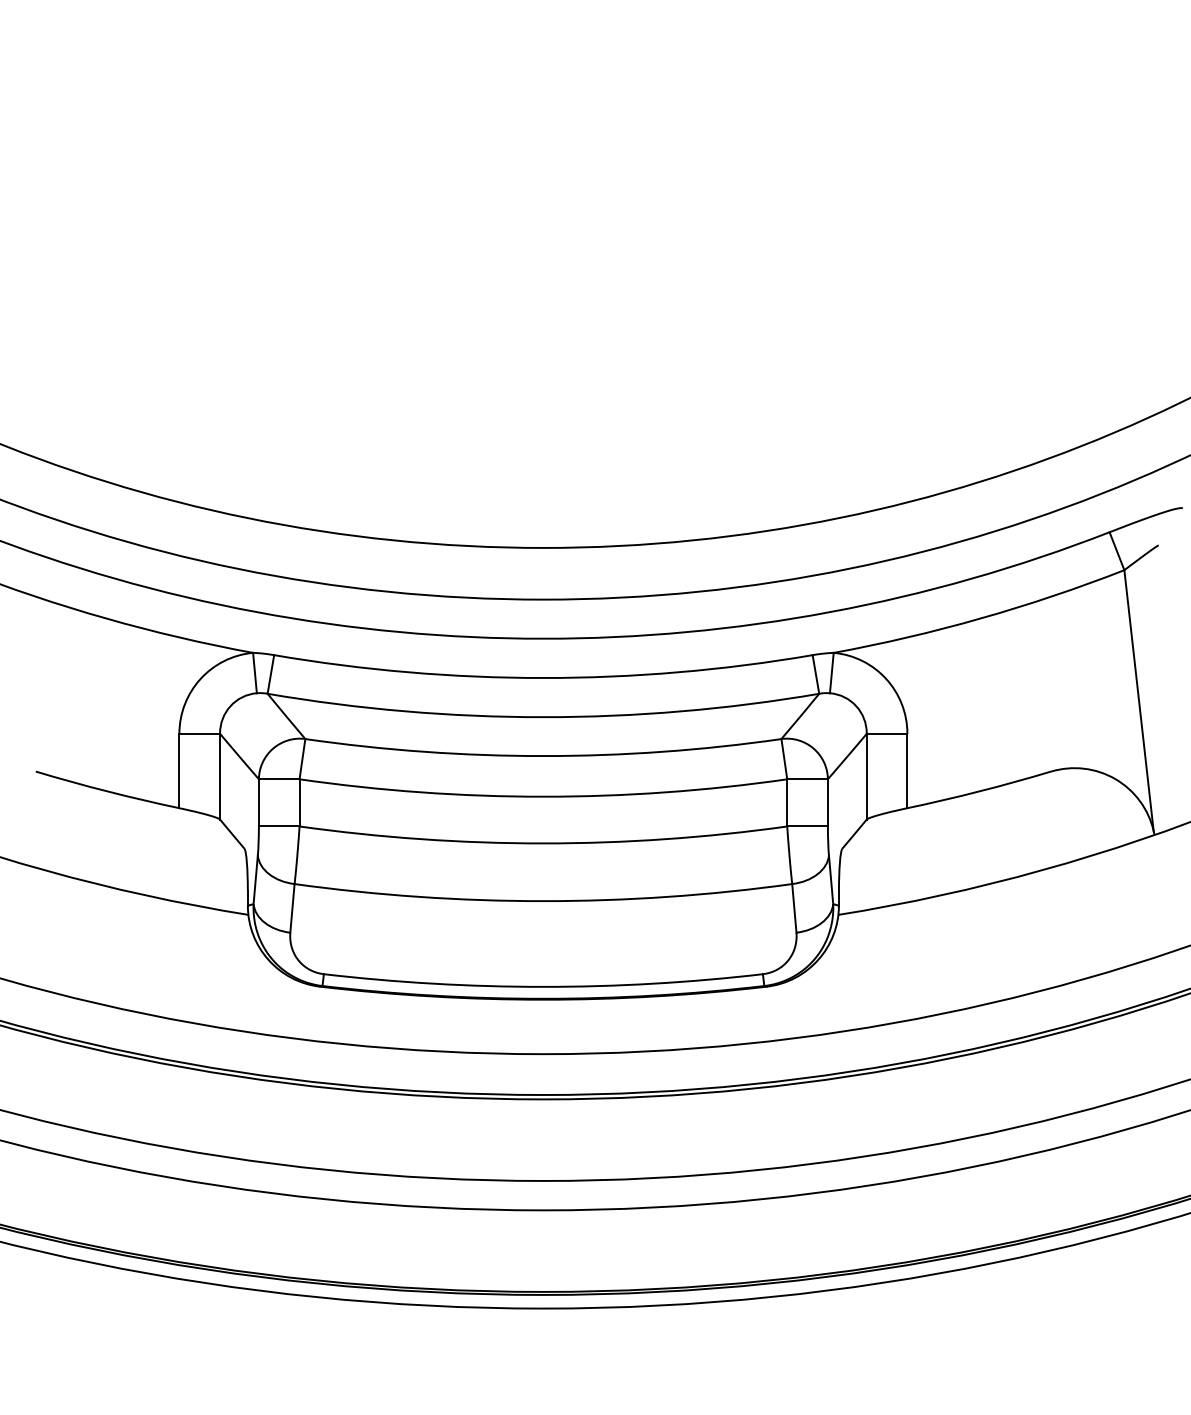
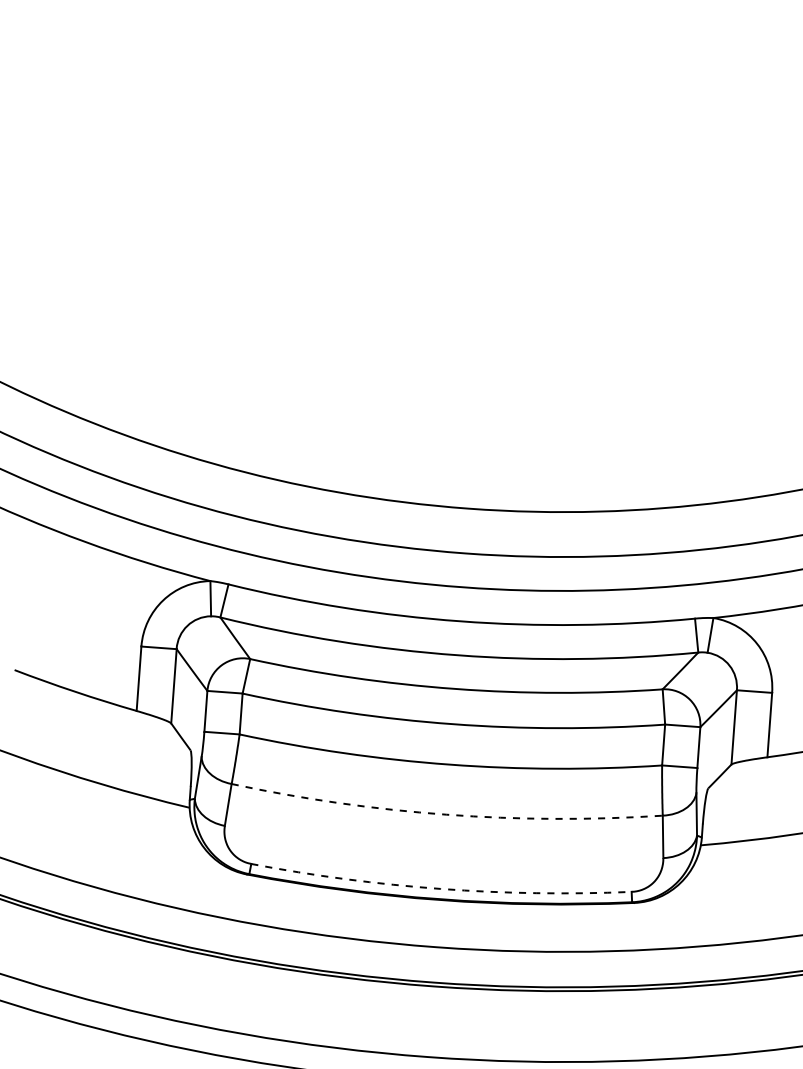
arc: (543, 901) -> (446, 814), solid -> dashed
arc: (543, 986) -> (440, 888), solid -> dashed

